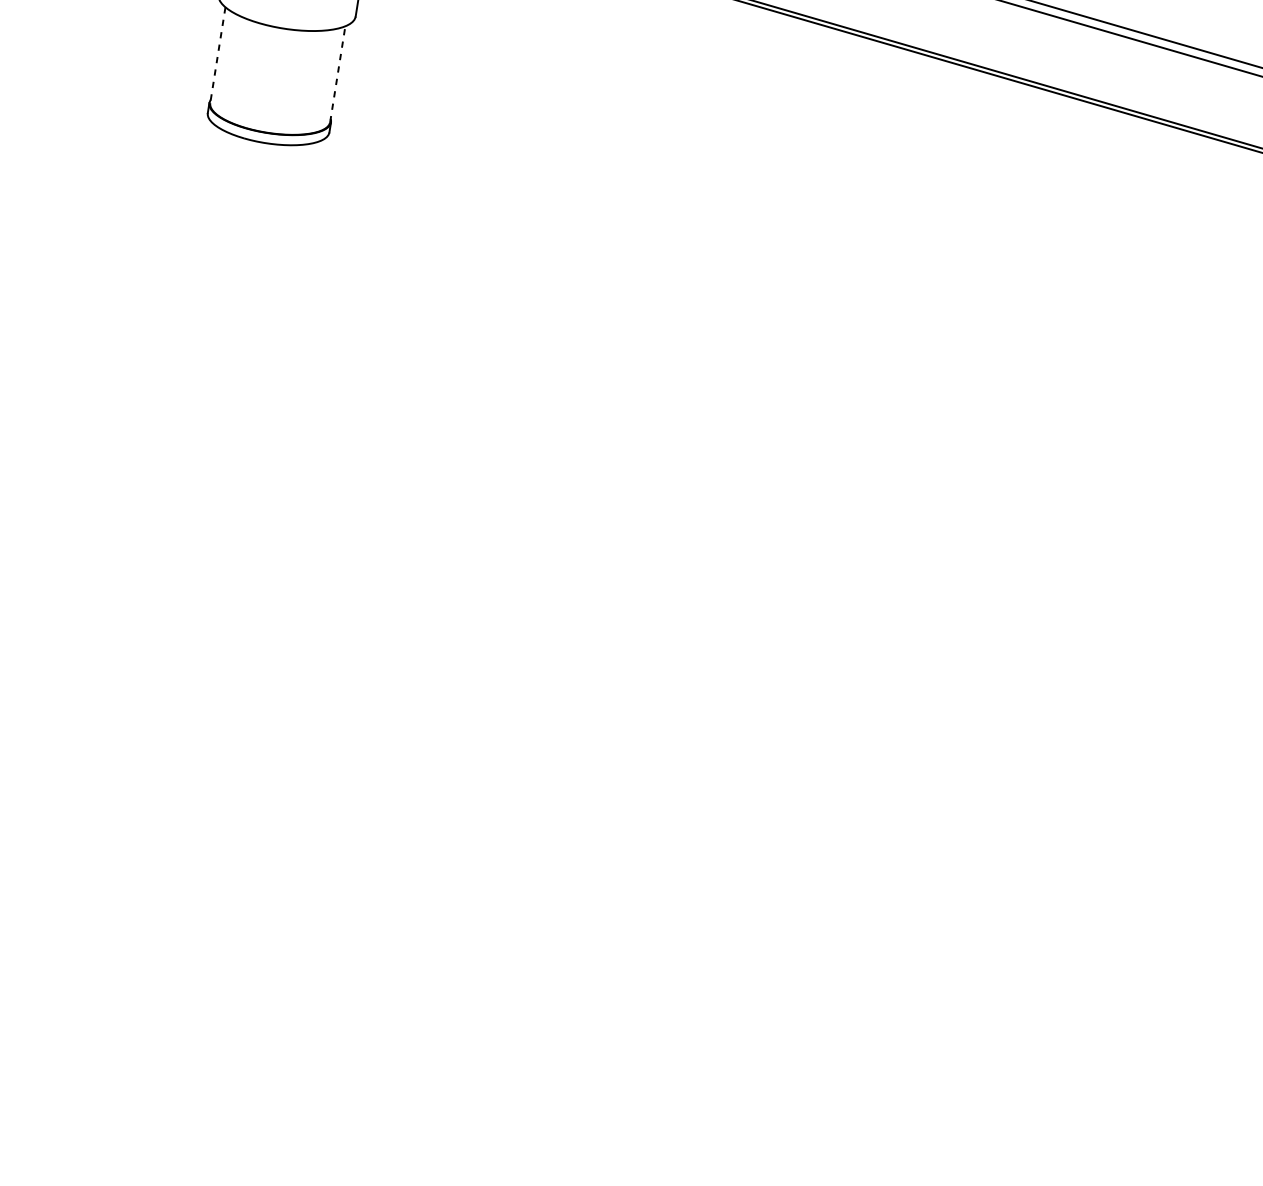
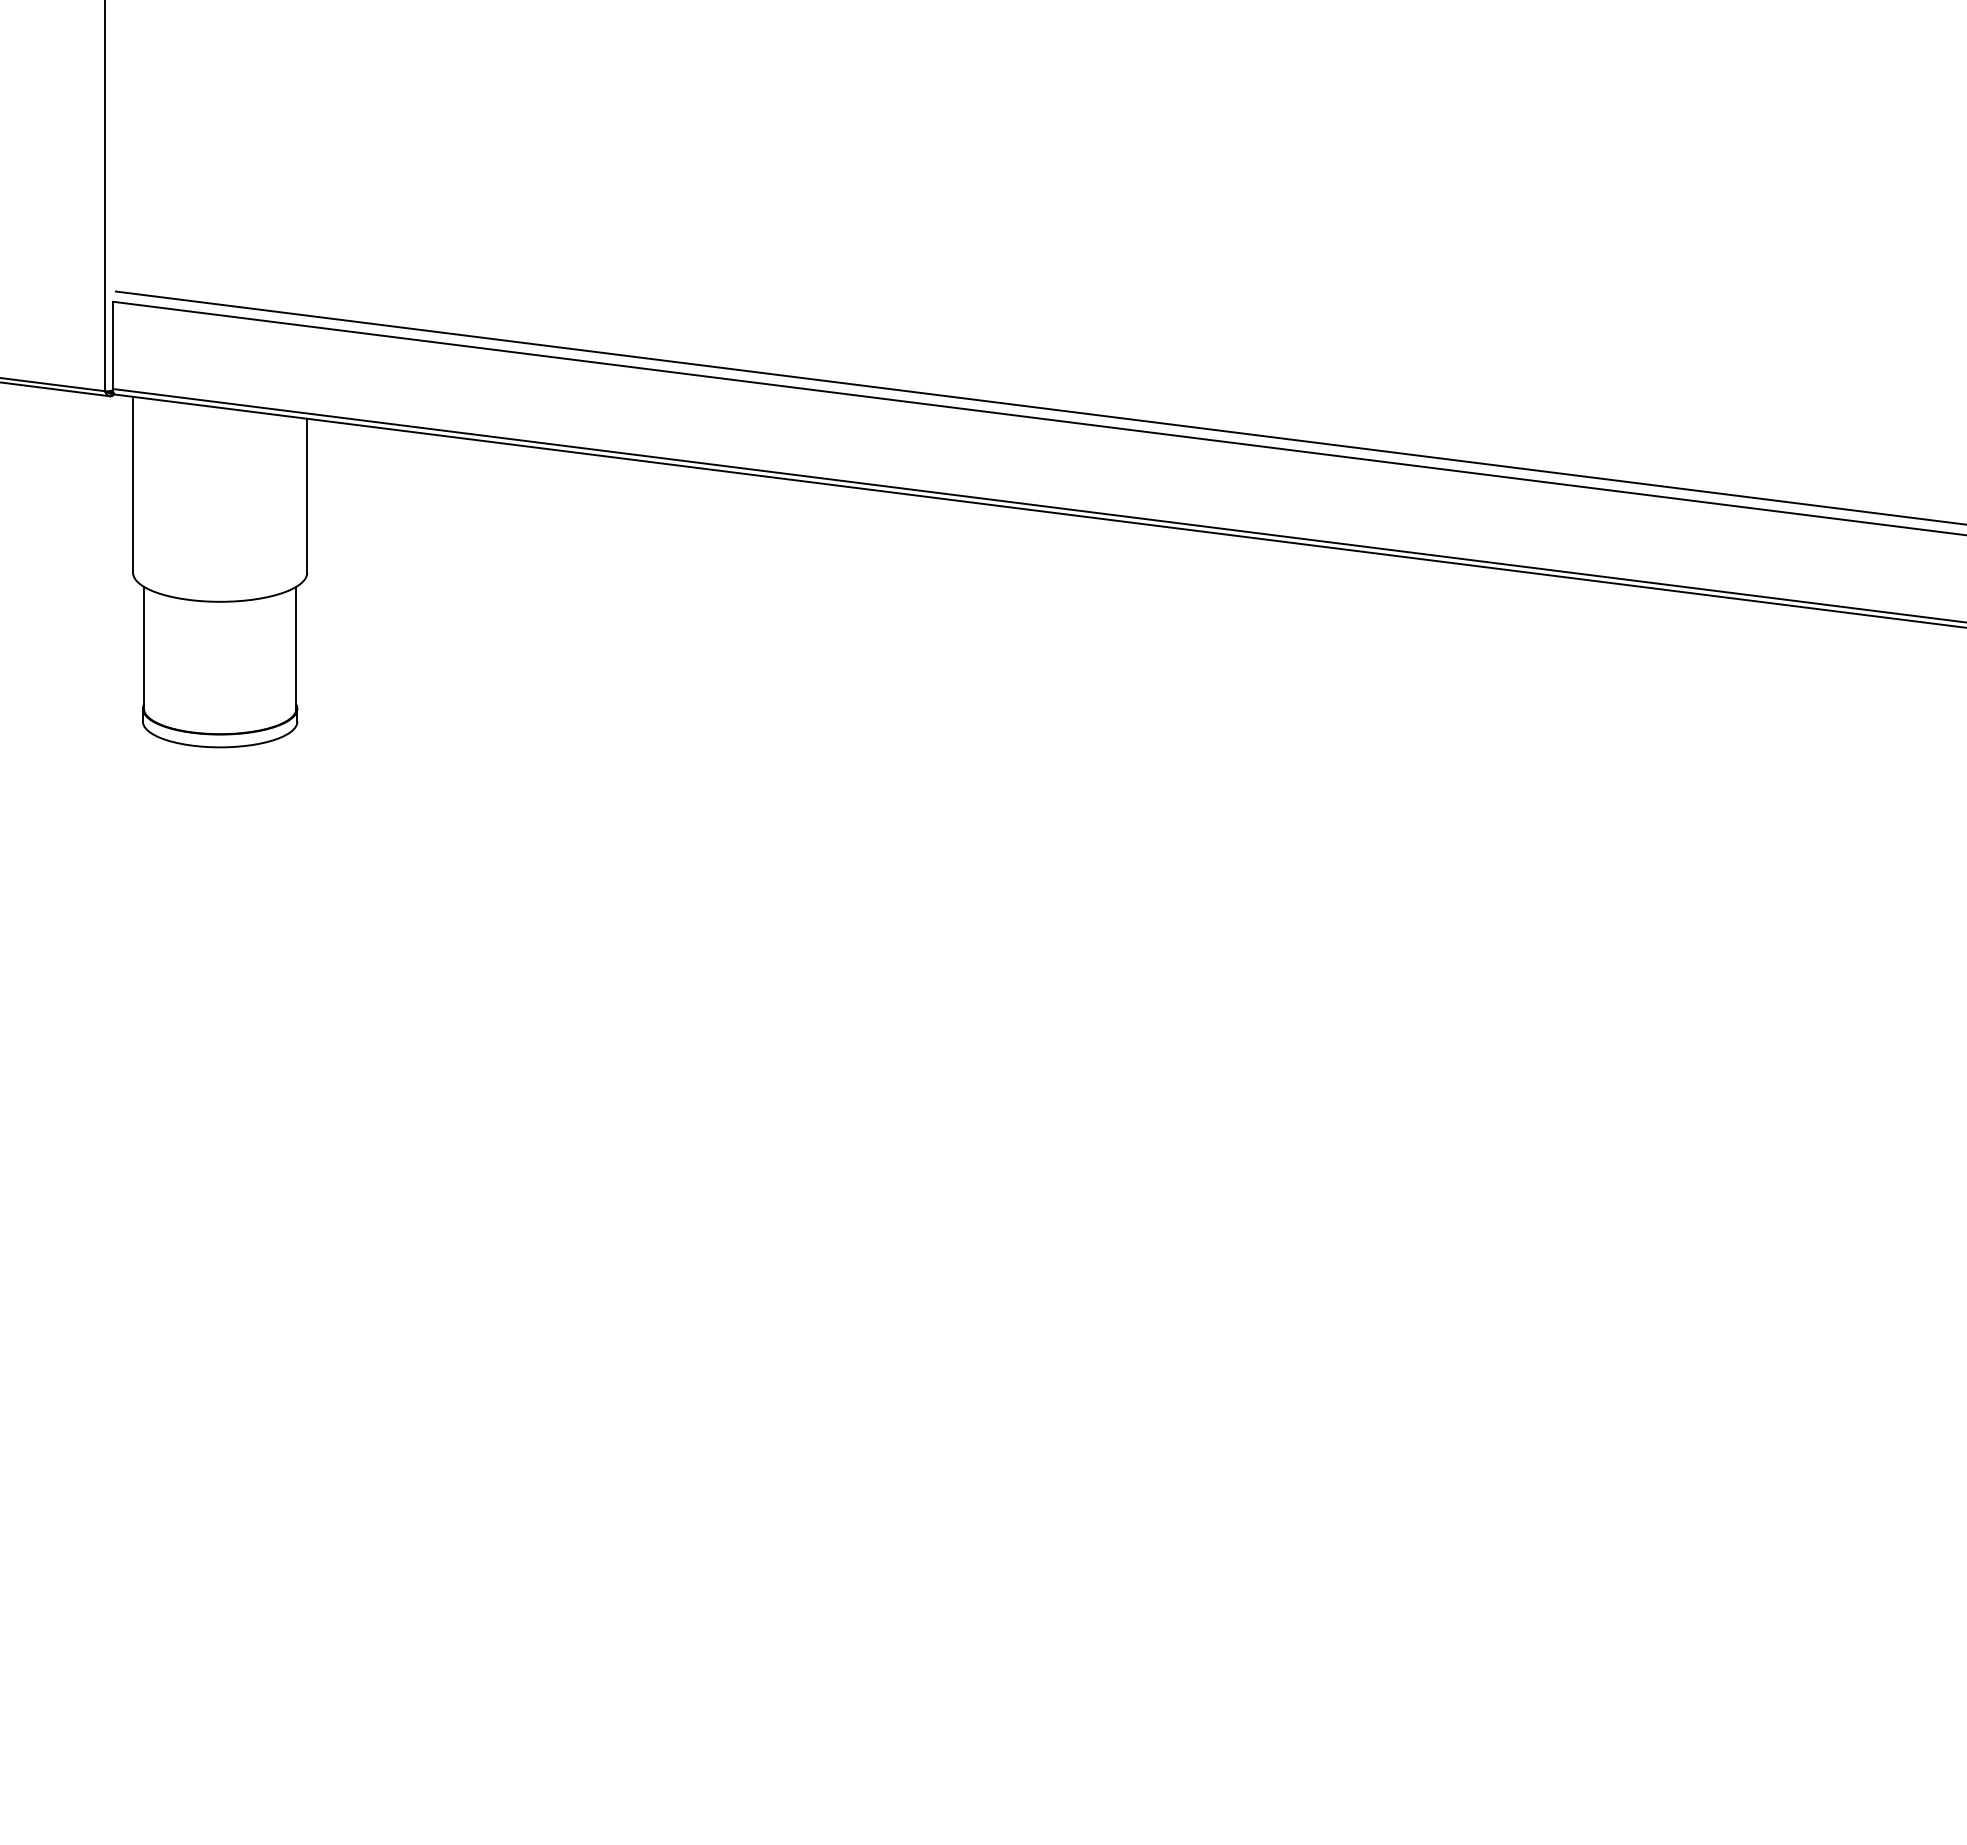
line: (217, 54) -> (143, 647), dashed -> solid
line: (337, 74) -> (296, 647), dashed -> solid

